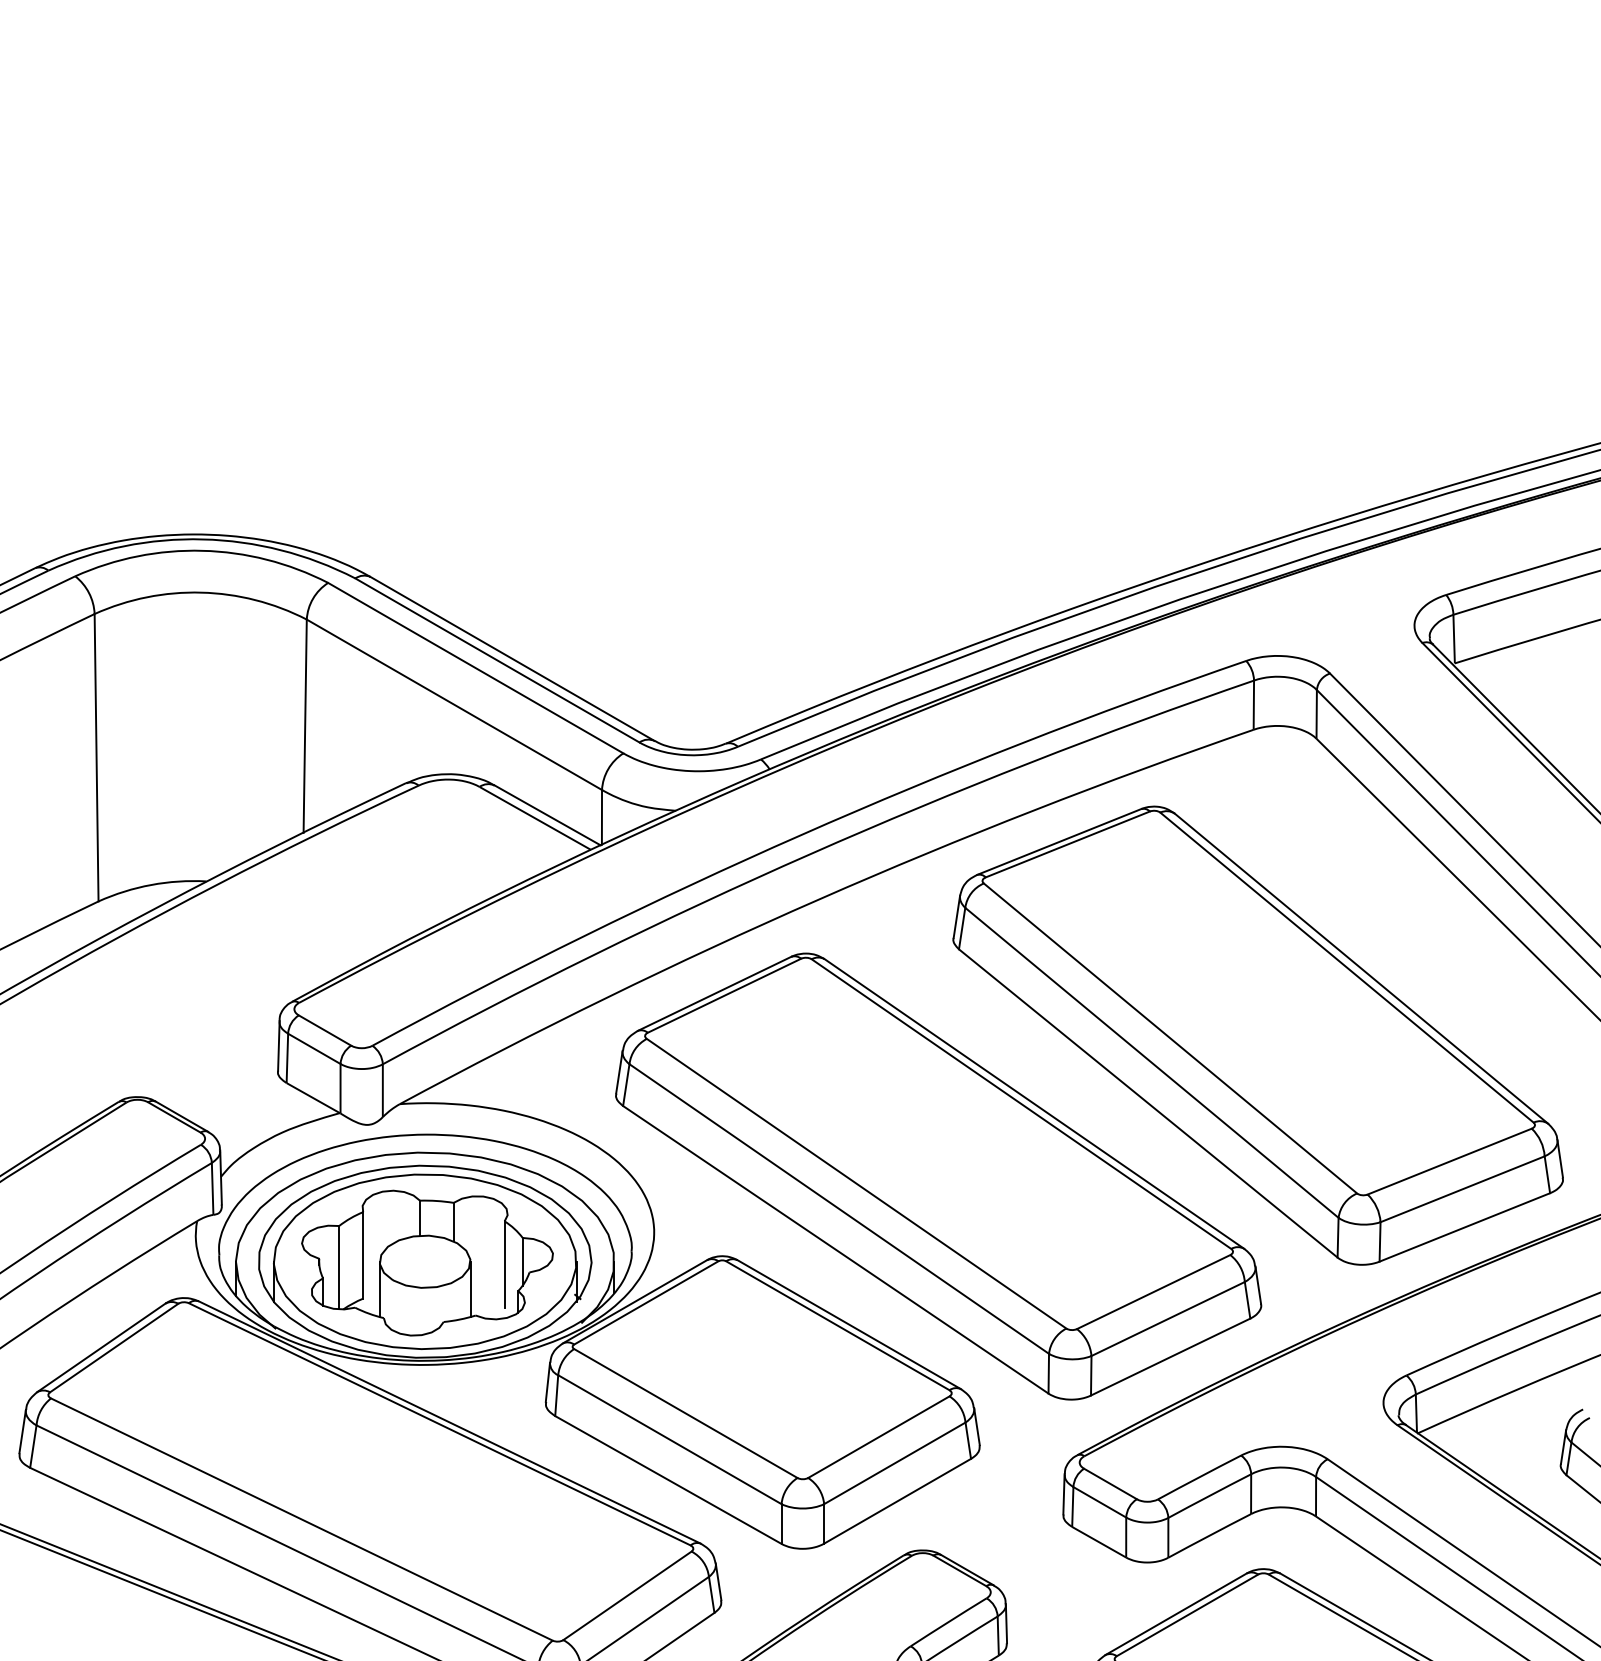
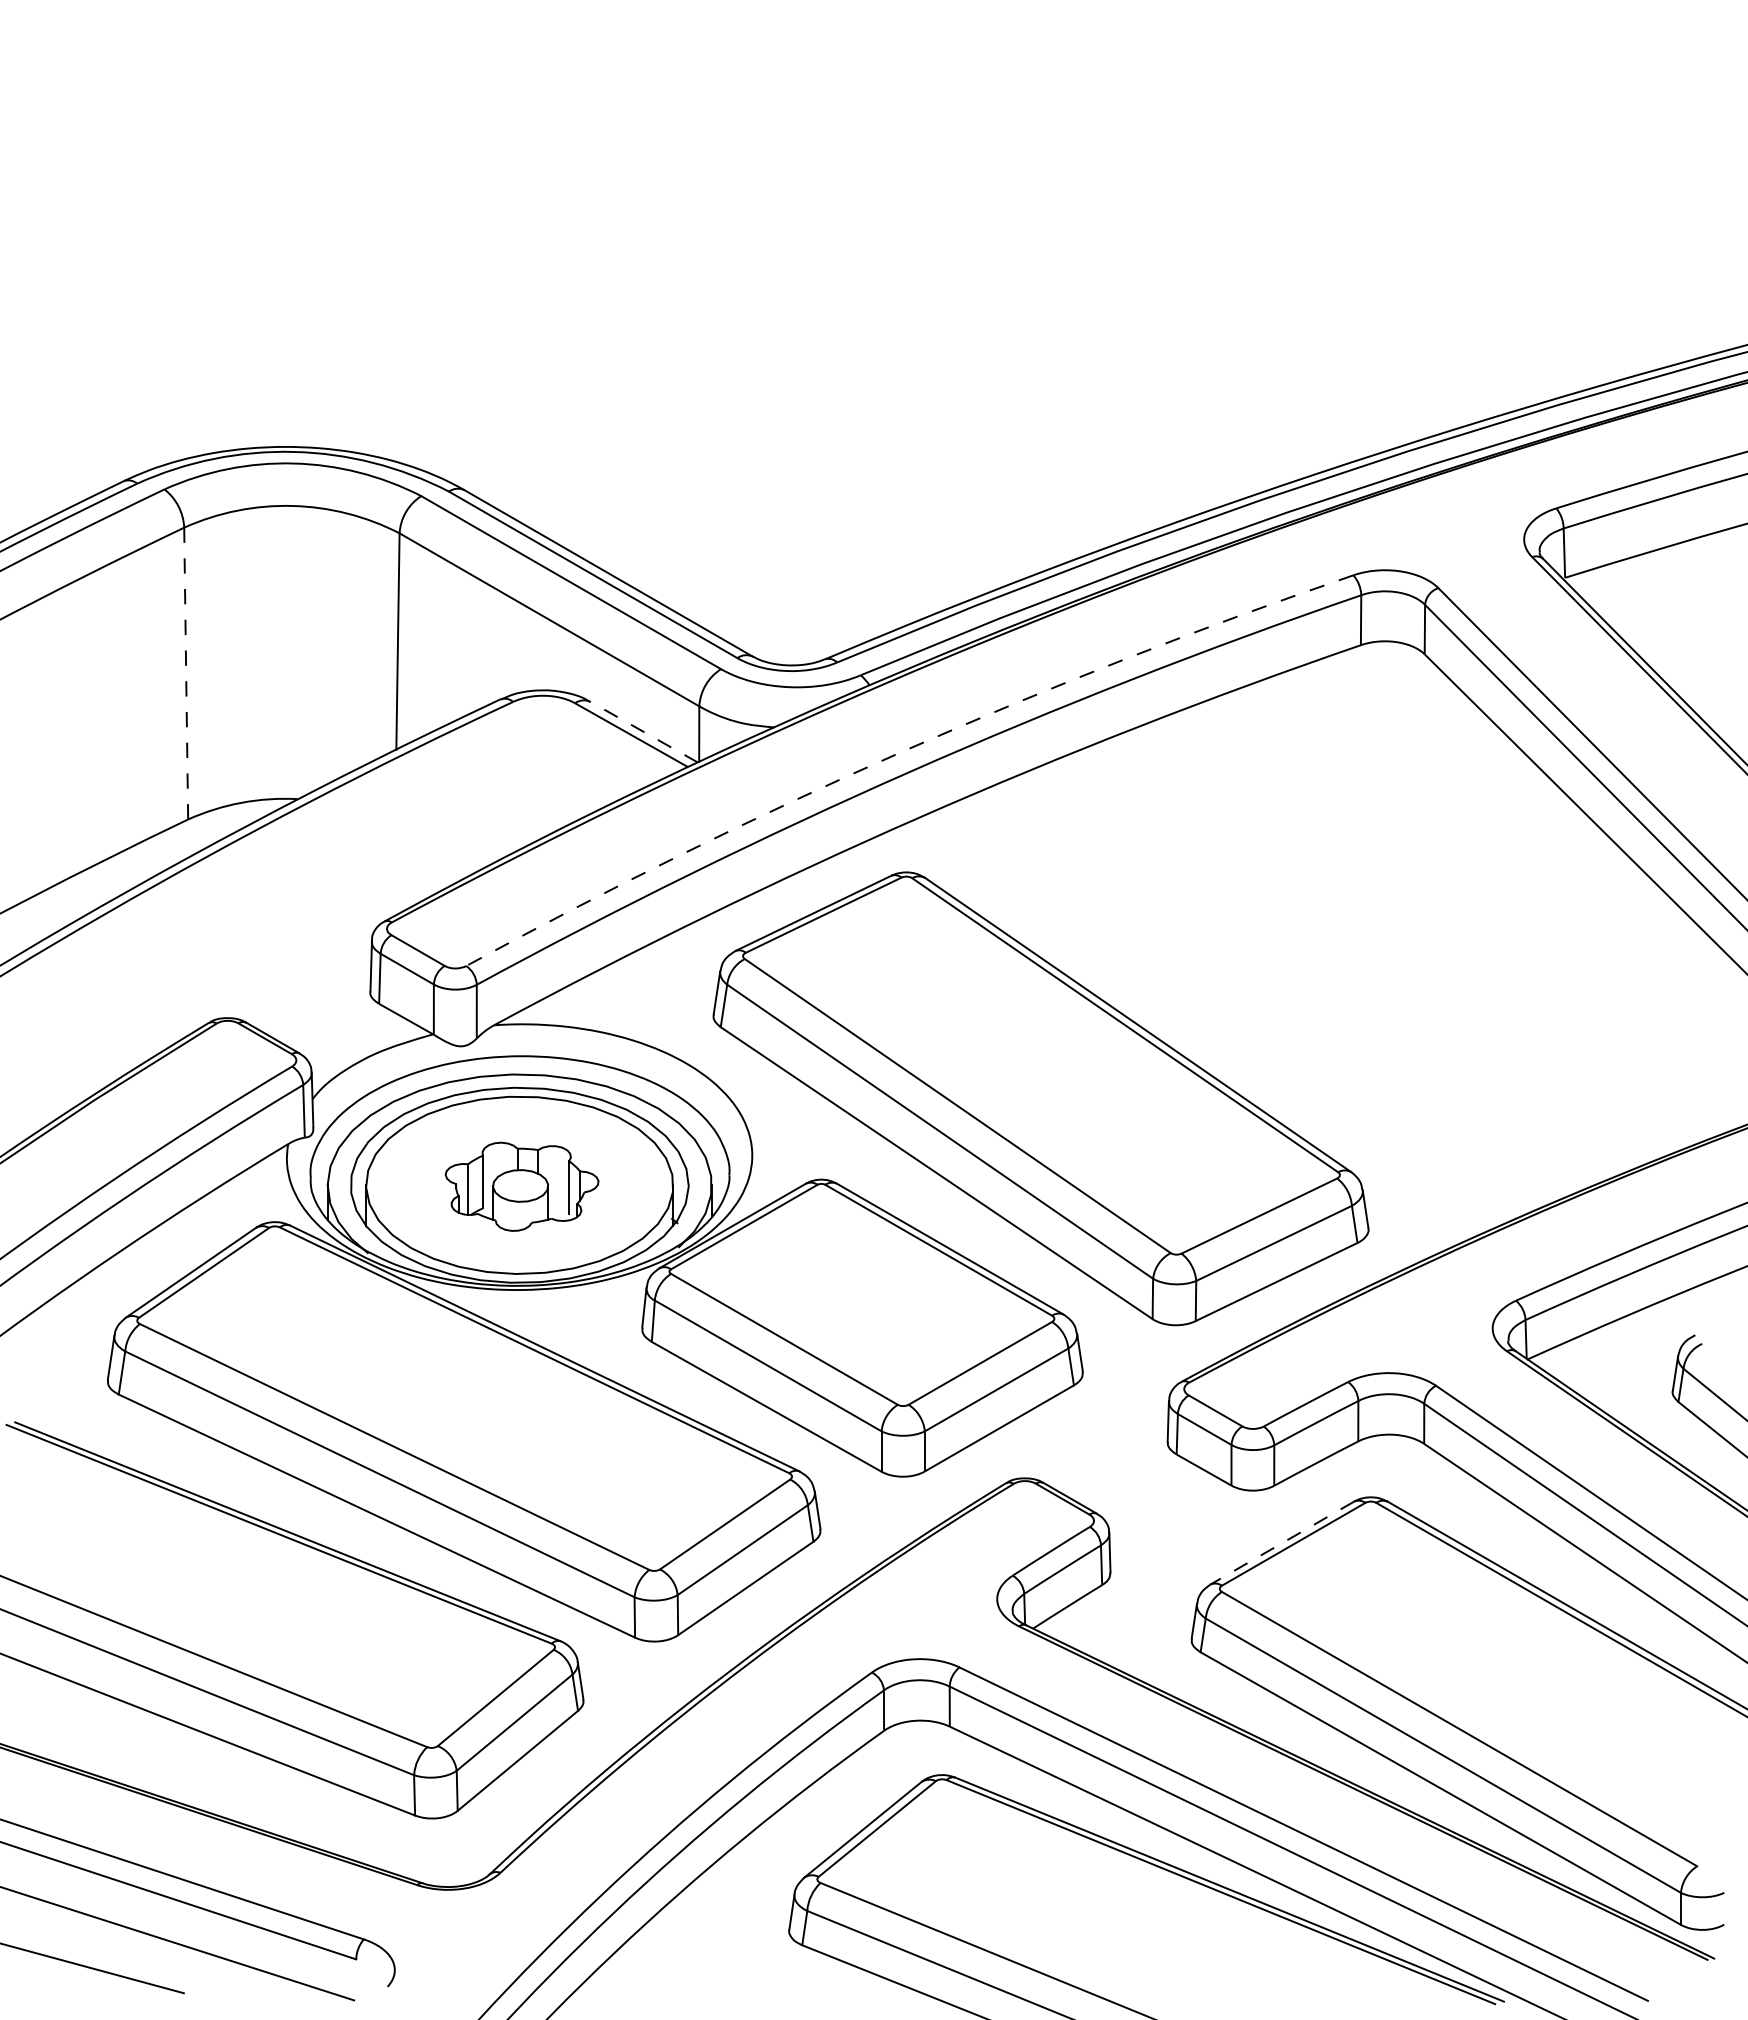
line: (96, 757) -> (186, 673), solid -> dashed
line: (548, 815) -> (644, 732), solid -> dashed
arc: (801, 835) -> (901, 752), solid -> dashed
part: (1258, 1035) -> (1365, 955), removed
part: (426, 1262) -> (521, 1186), size x0.6
line: (1176, 1614) -> (1282, 1543), solid -> dashed

